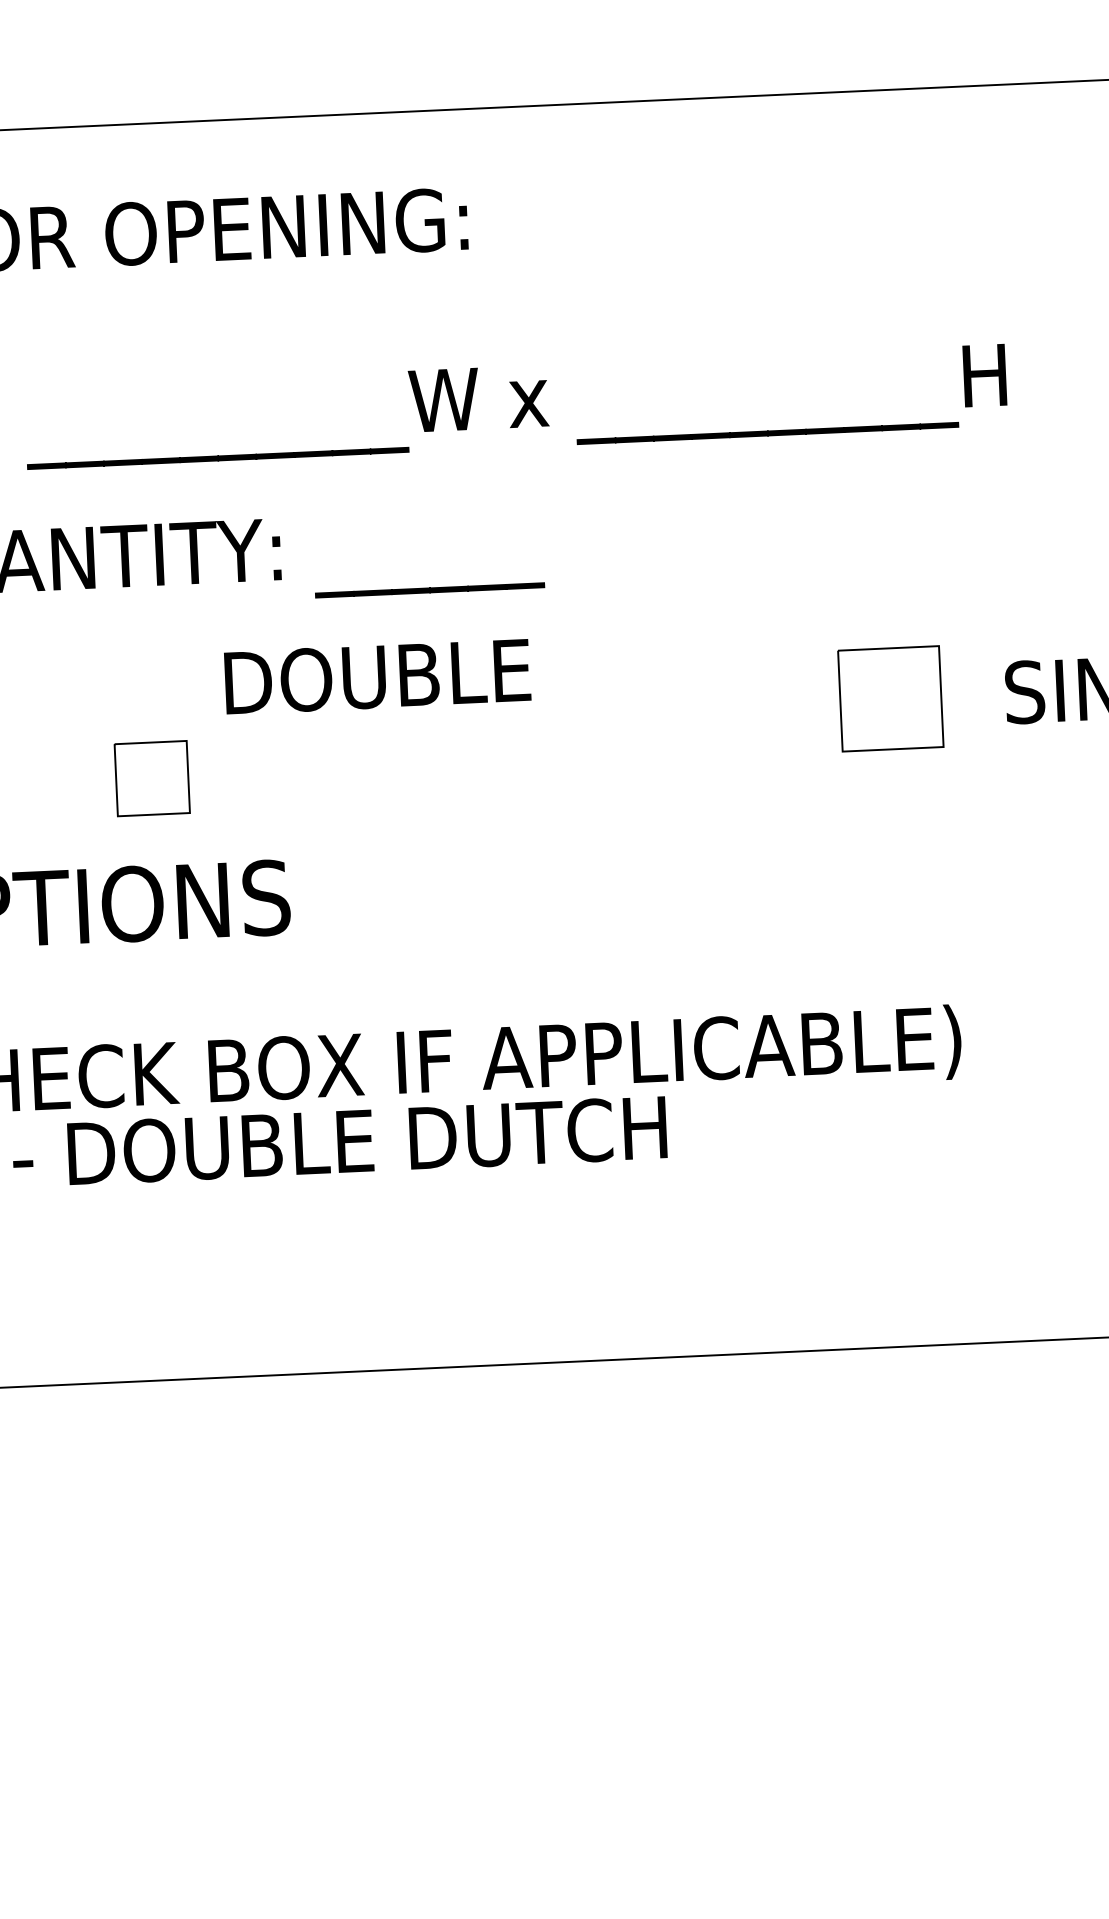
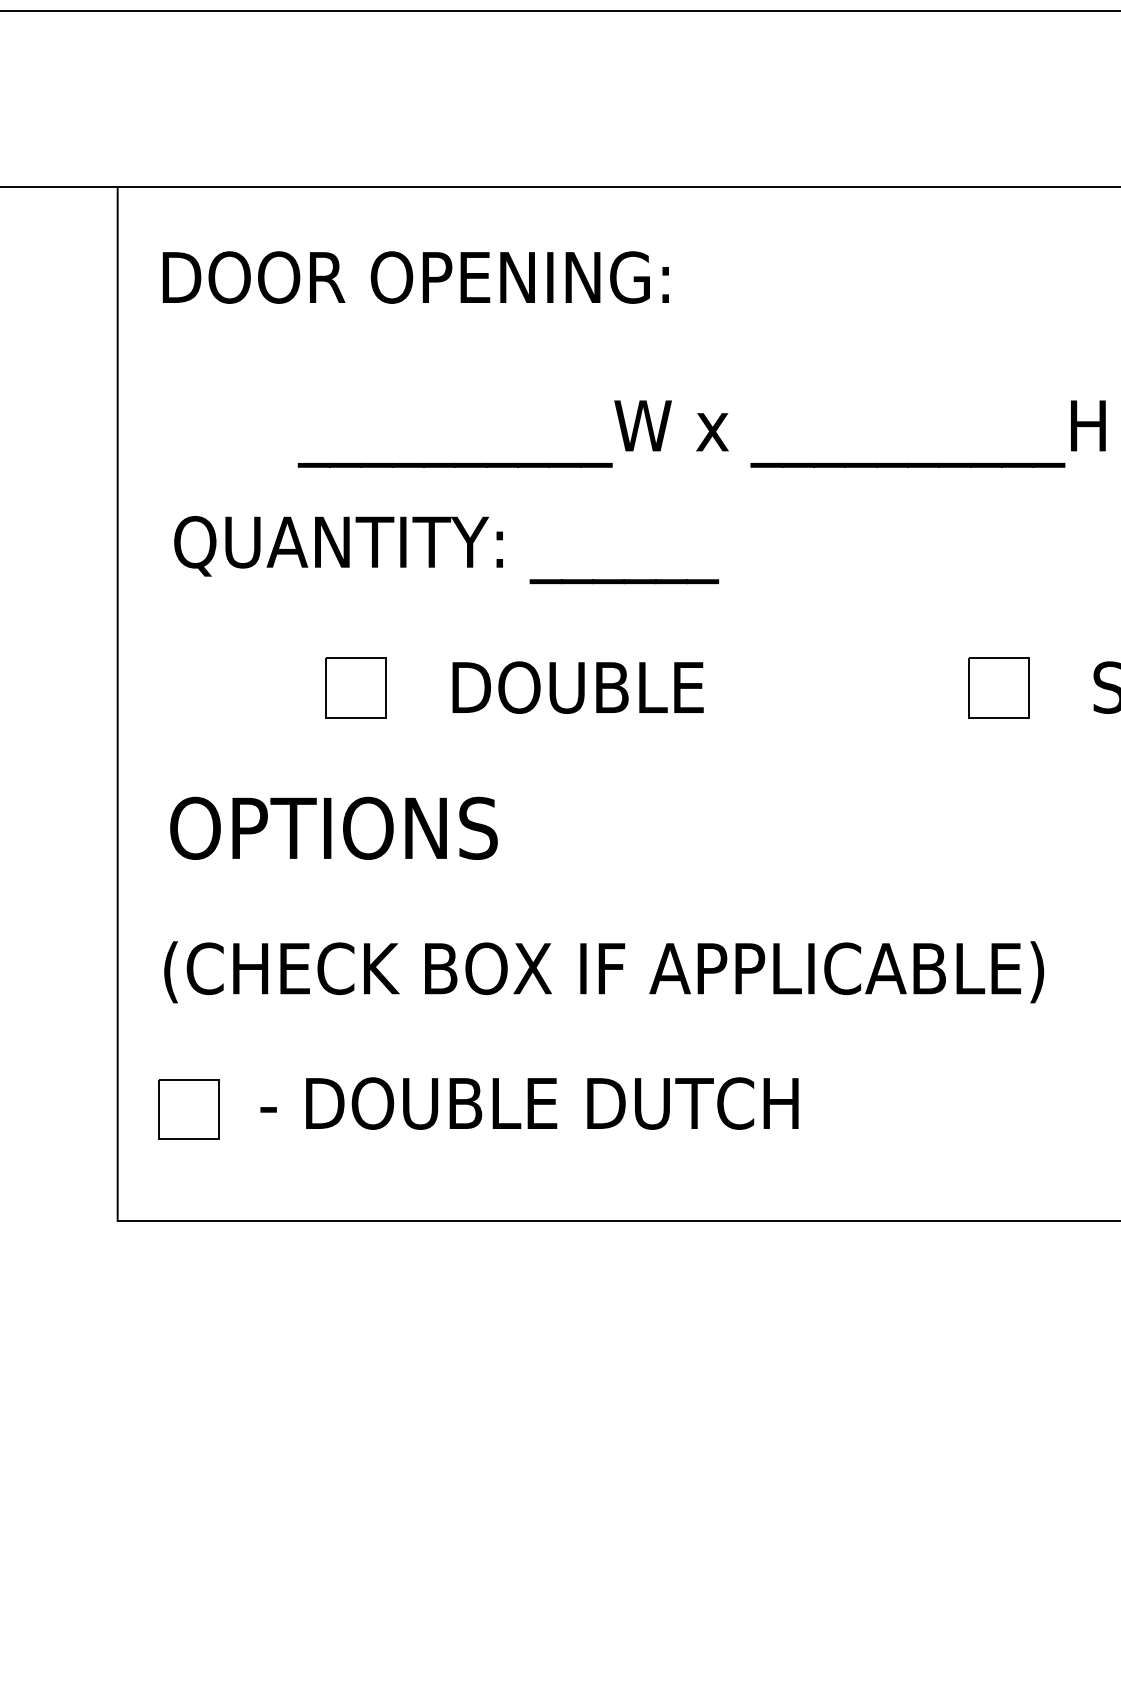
text: (376, 676) -> (577, 687), moved
part: (890, 698) -> (998, 687), size x0.71
part: (151, 778) -> (355, 687), moved
text: (339, 1141) -> (529, 1103), moved

